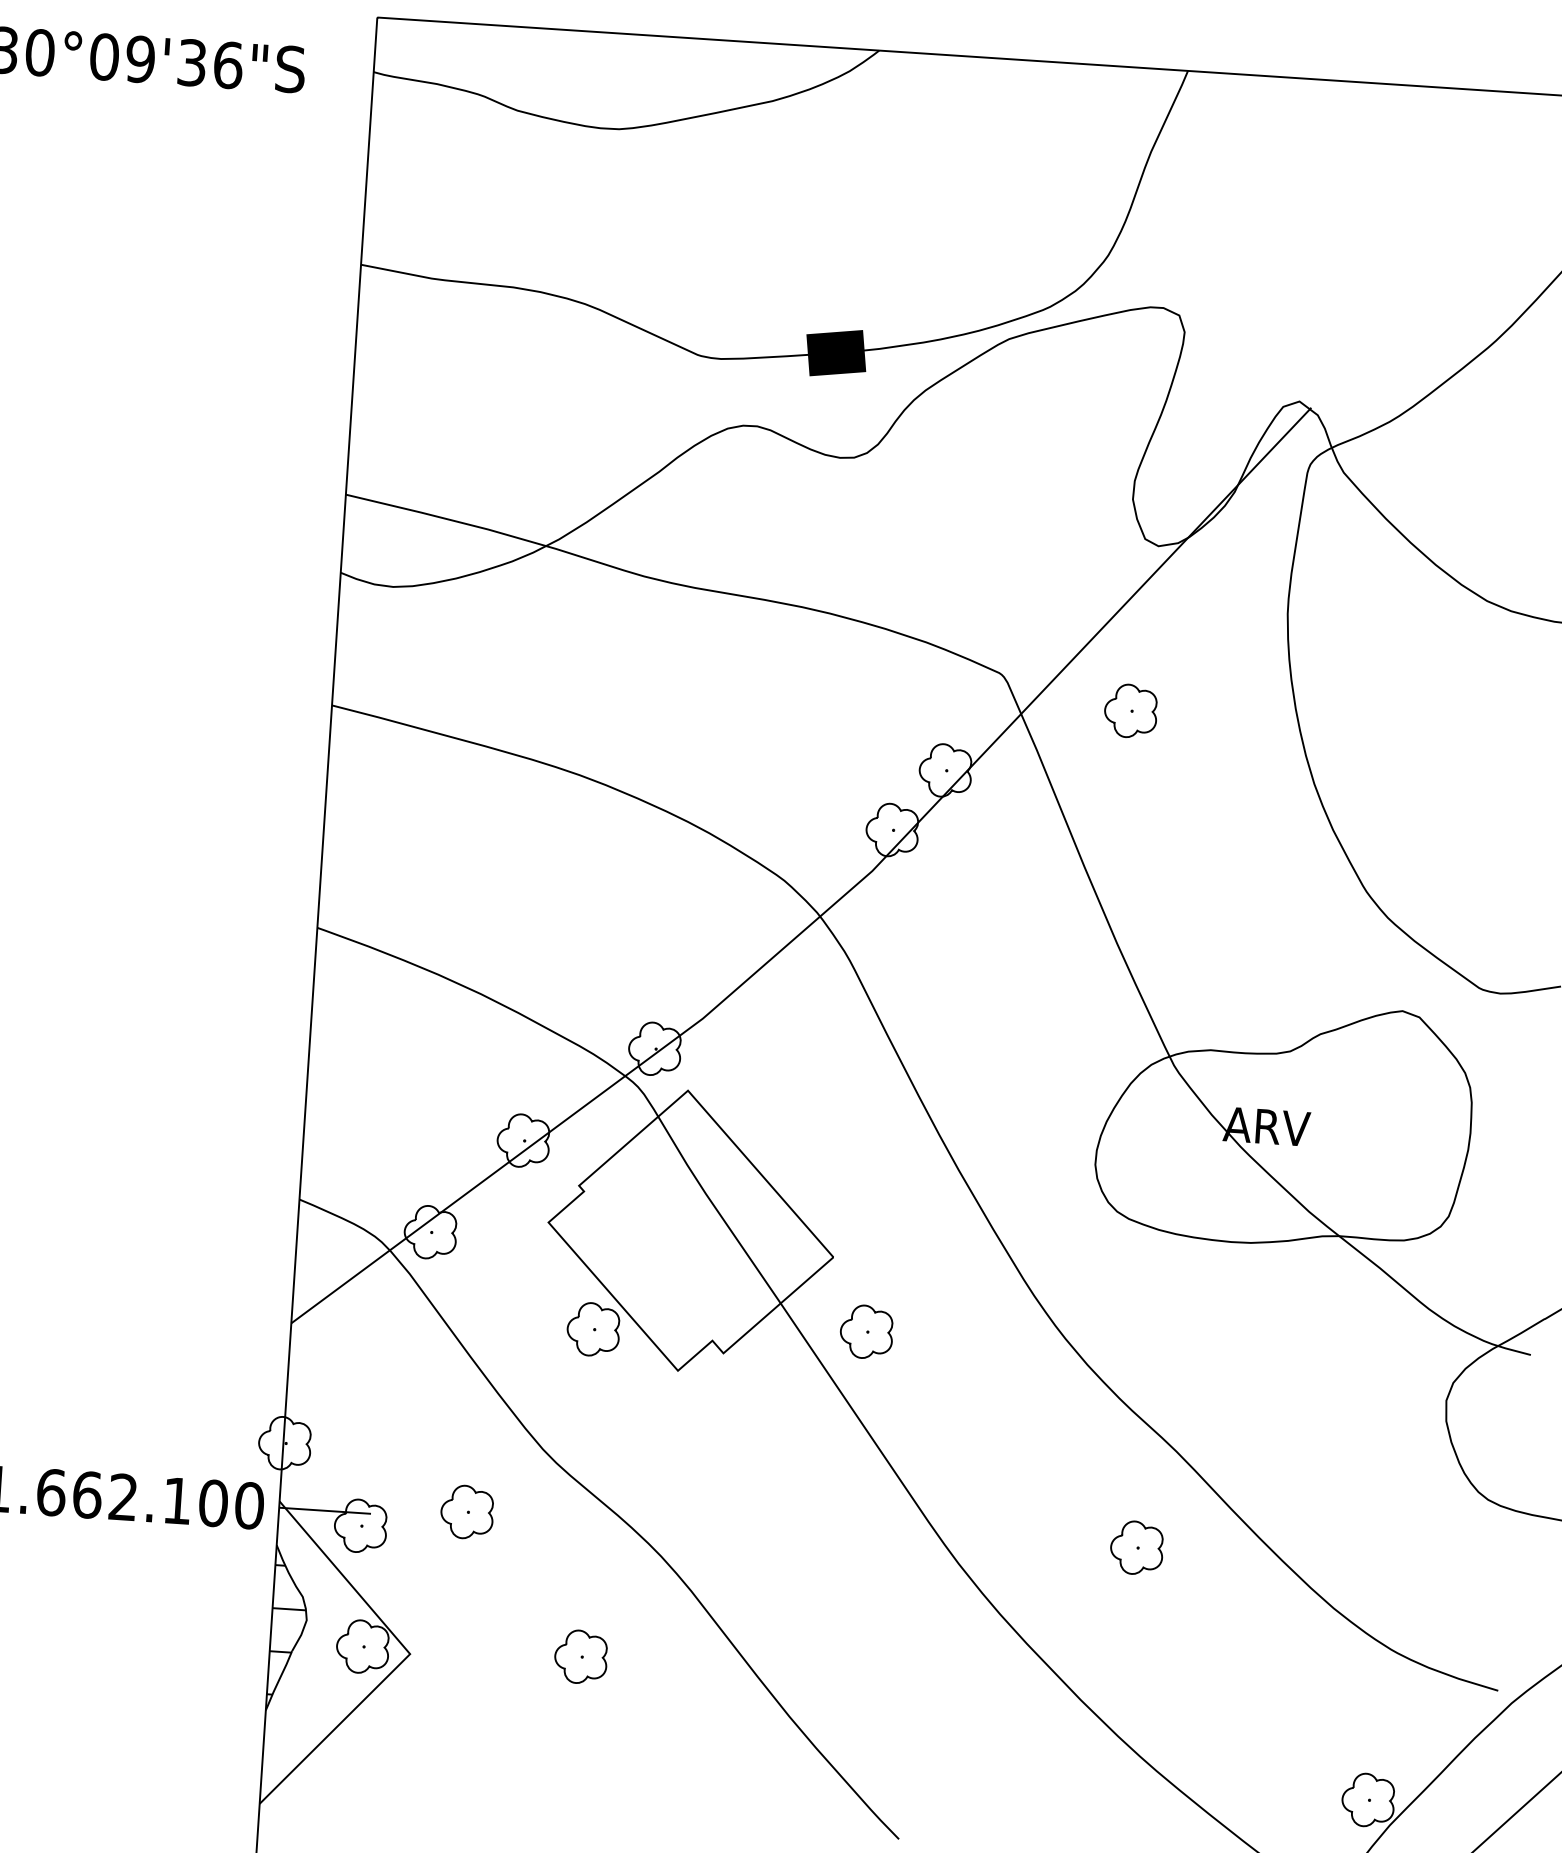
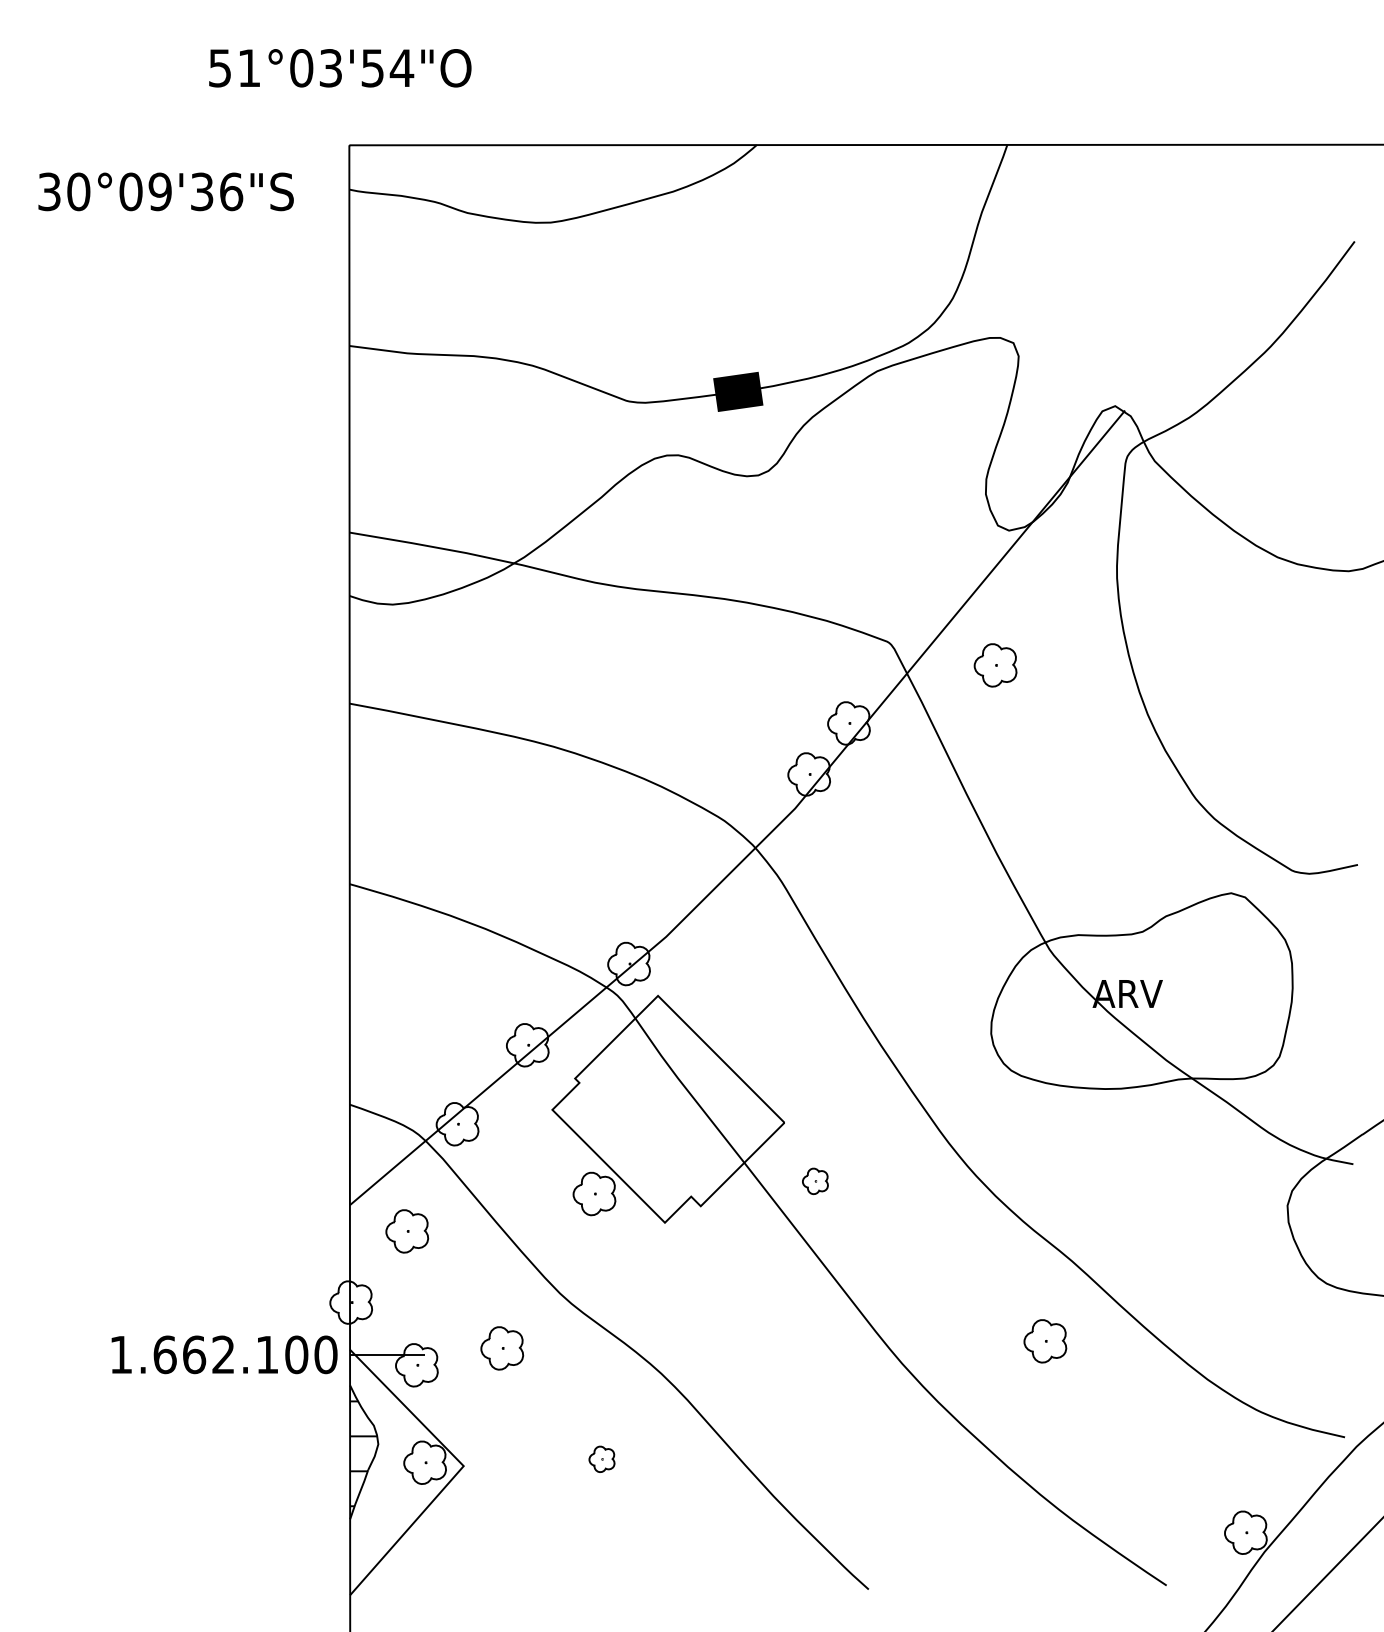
part: (866, 1332) -> (815, 1181), size x0.6
part: (360, 1360) -> (407, 1231), added
part: (580, 1657) -> (601, 1459), size x0.6

